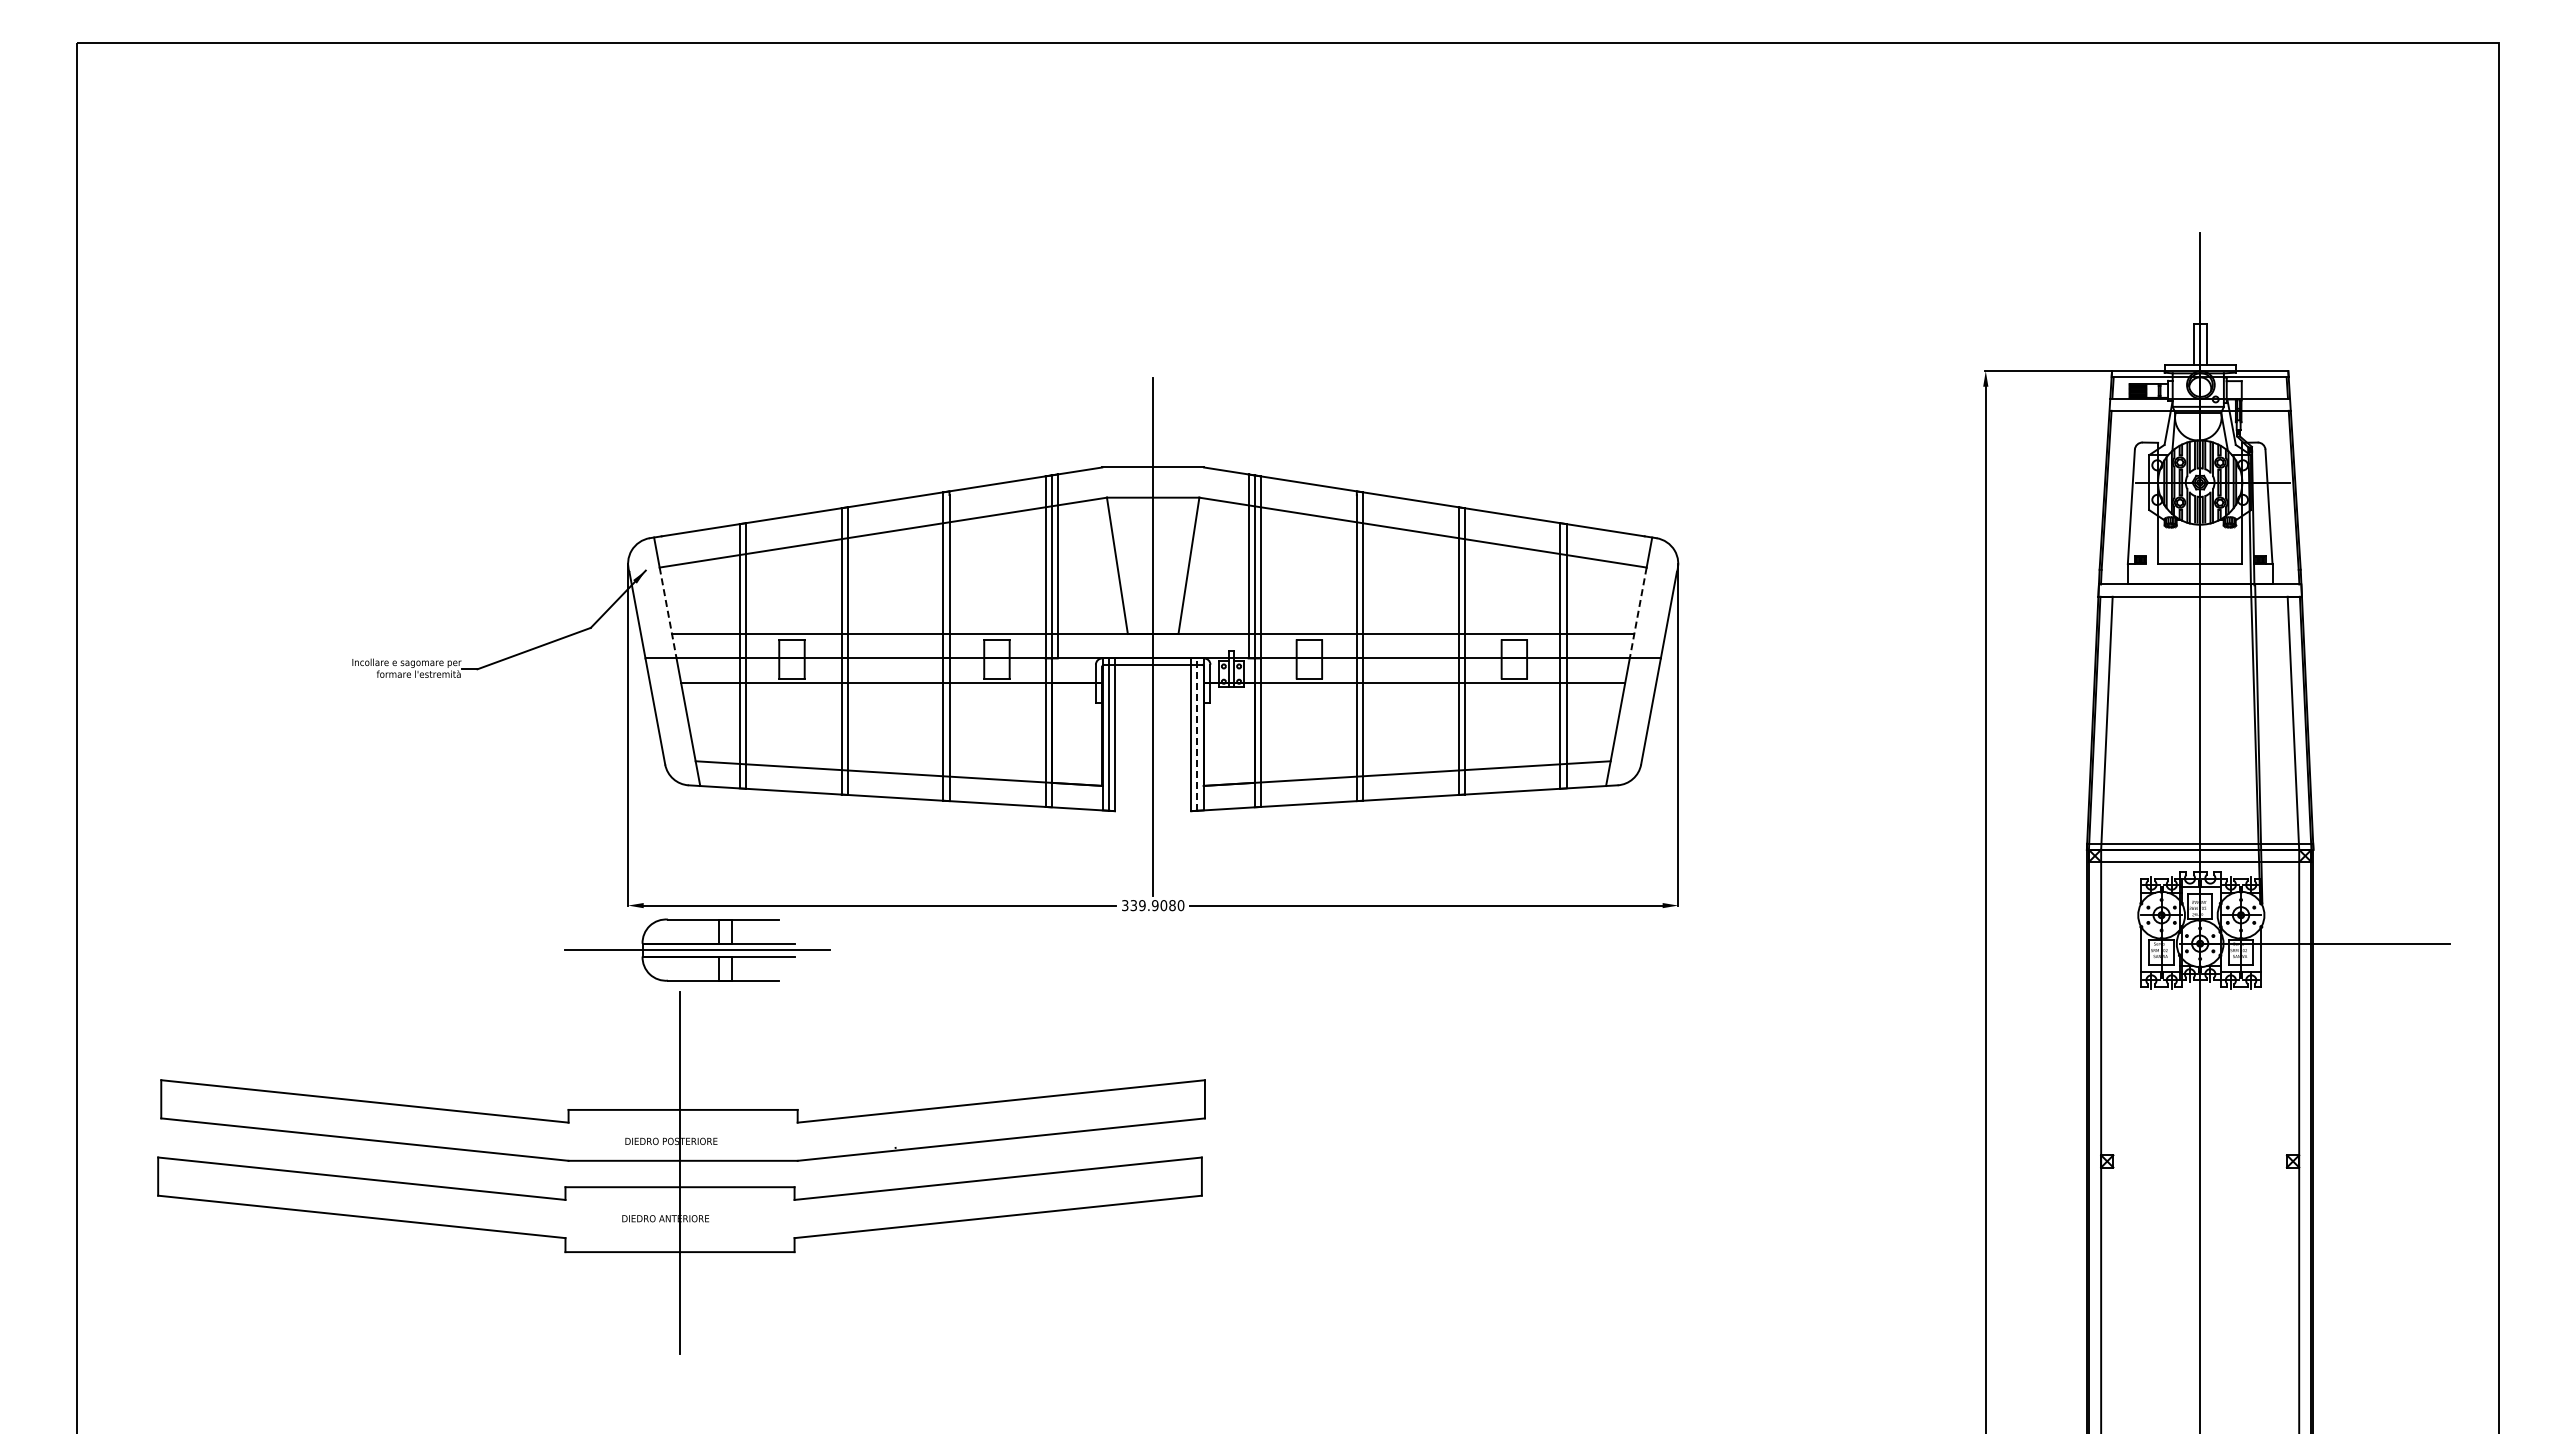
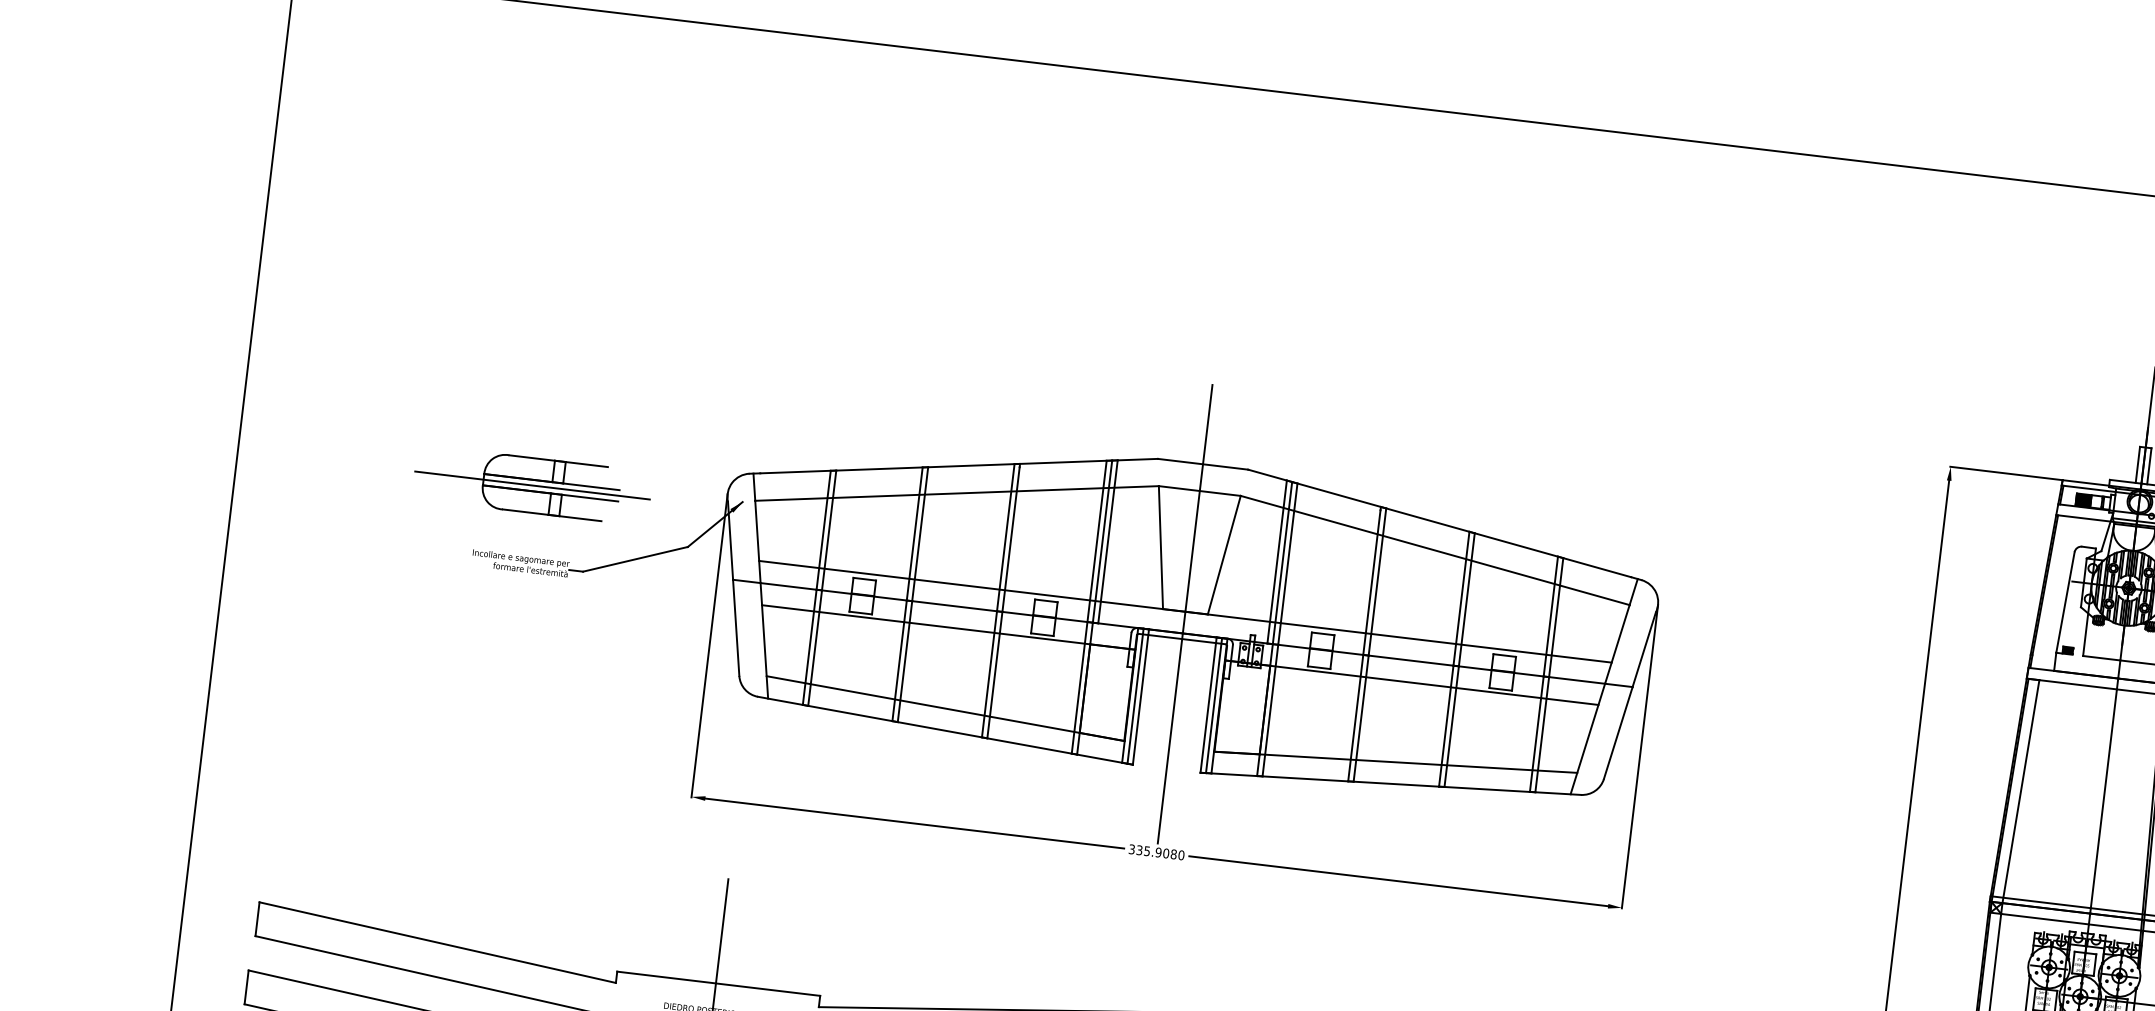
line: (668, 613) -> (758, 542), dashed -> solid
line: (1638, 613) -> (1617, 644), dashed -> solid
line: (1197, 734) -> (1214, 705), dashed -> solid
text: (1142, 905) -> (1147, 851), 339.9080 -> 335.9080
part: (697, 949) -> (532, 484), moved

